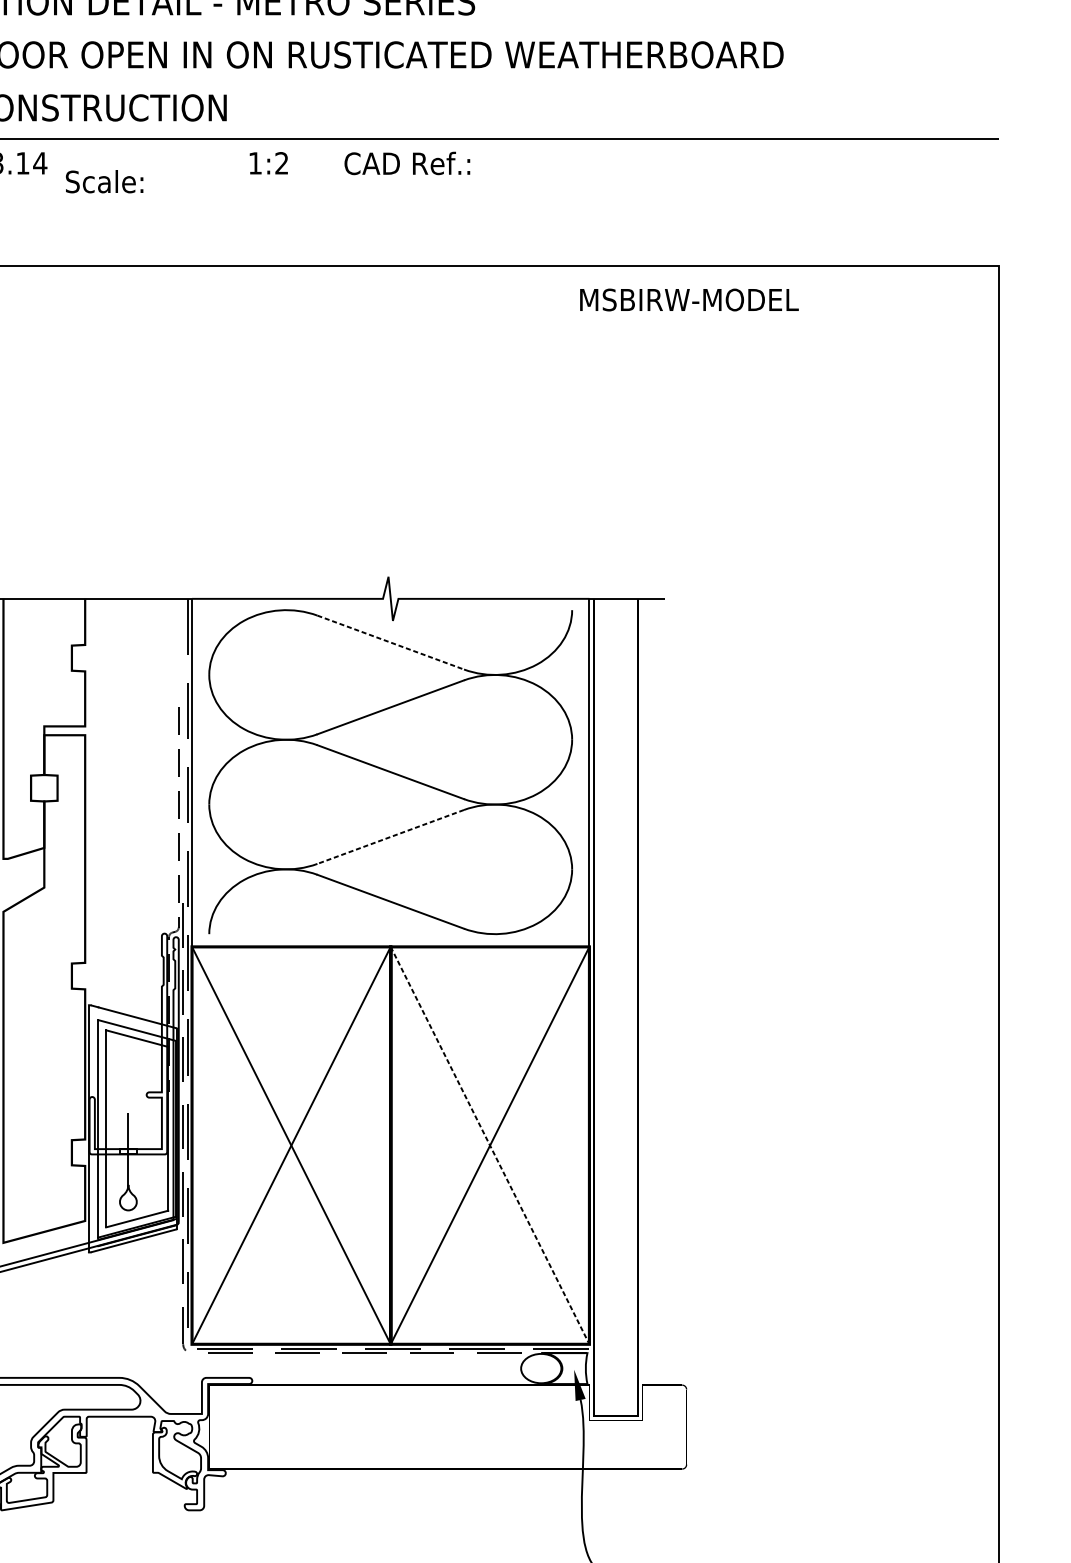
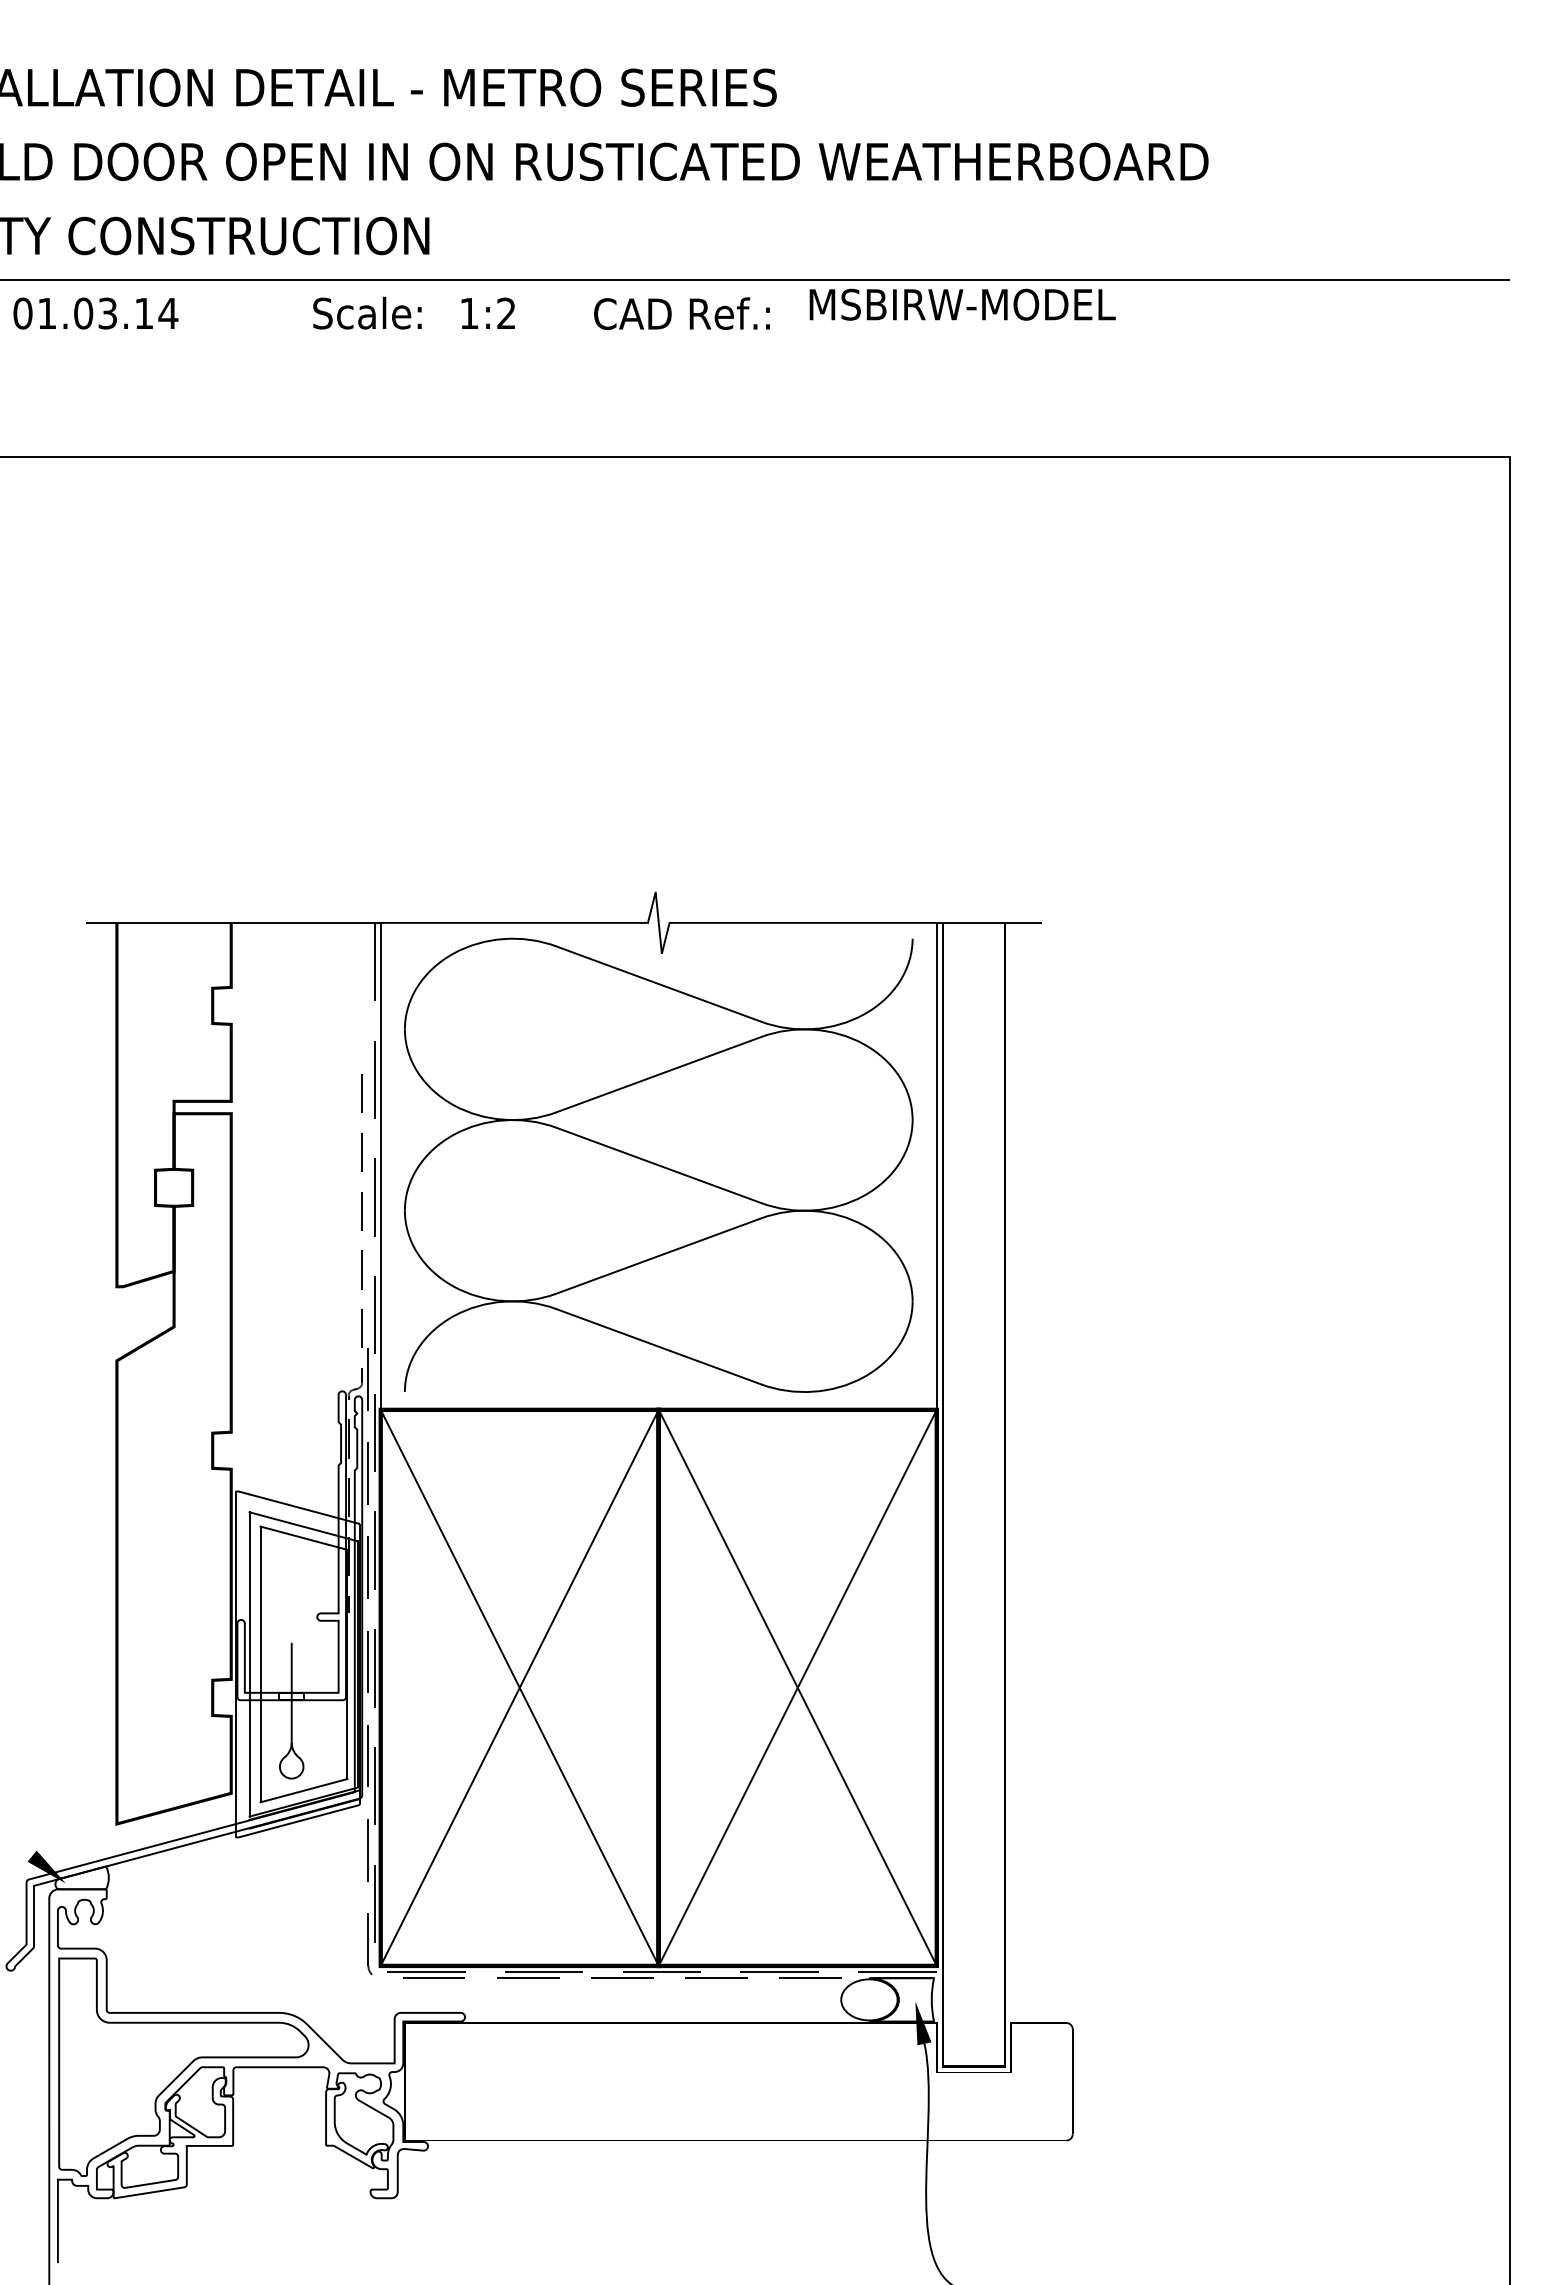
text: (104, 181) -> (367, 312), moved
text: (689, 299) -> (962, 304), moved
line: (391, 642) -> (659, 984), dashed -> solid
line: (390, 837) -> (658, 1256), dashed -> solid
line: (489, 1145) -> (797, 1687), dashed -> solid

